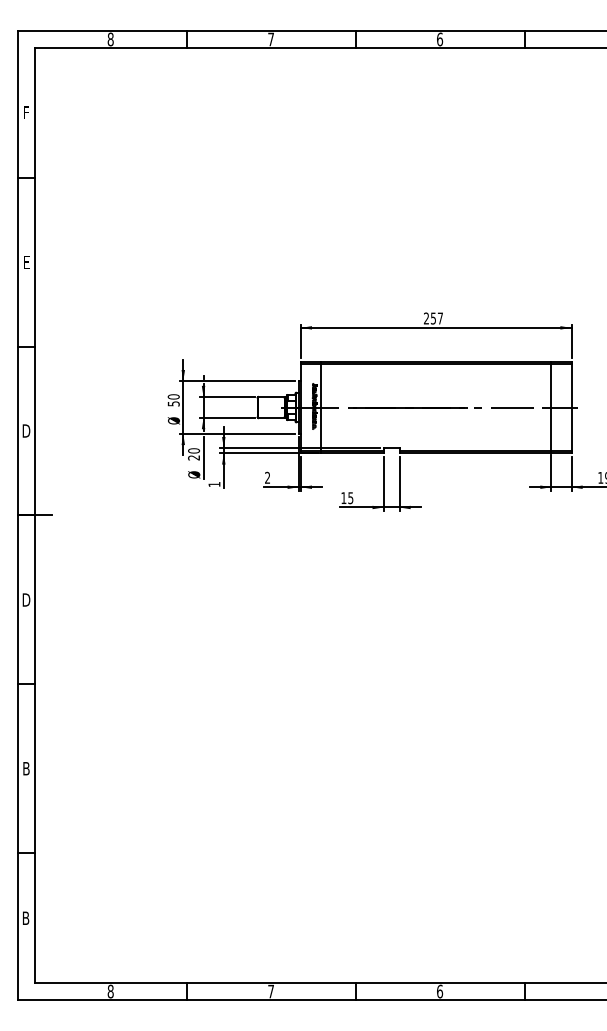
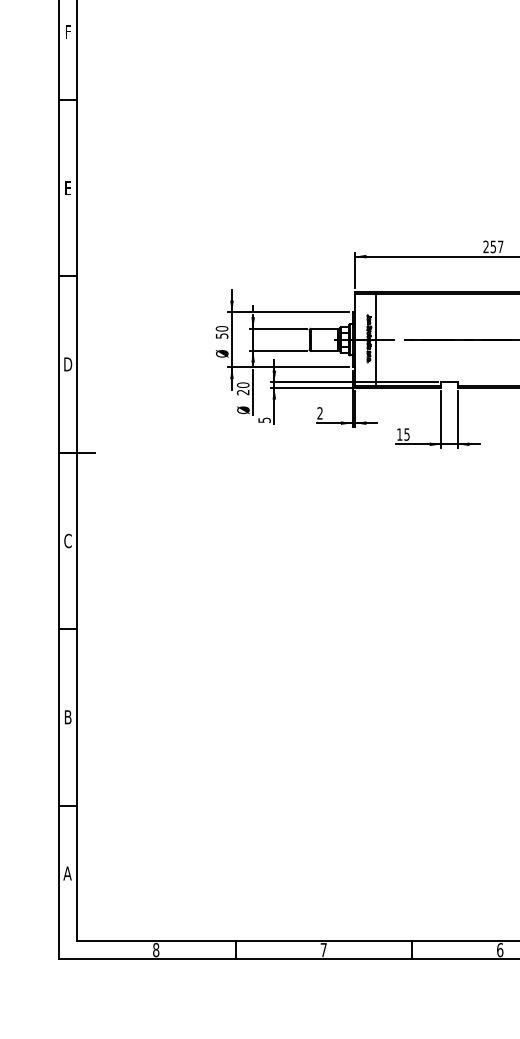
text: (214, 484) -> (264, 420), 1 -> 5
text: (26, 599) -> (68, 540), D -> C
text: (25, 917) -> (67, 872), B -> A

